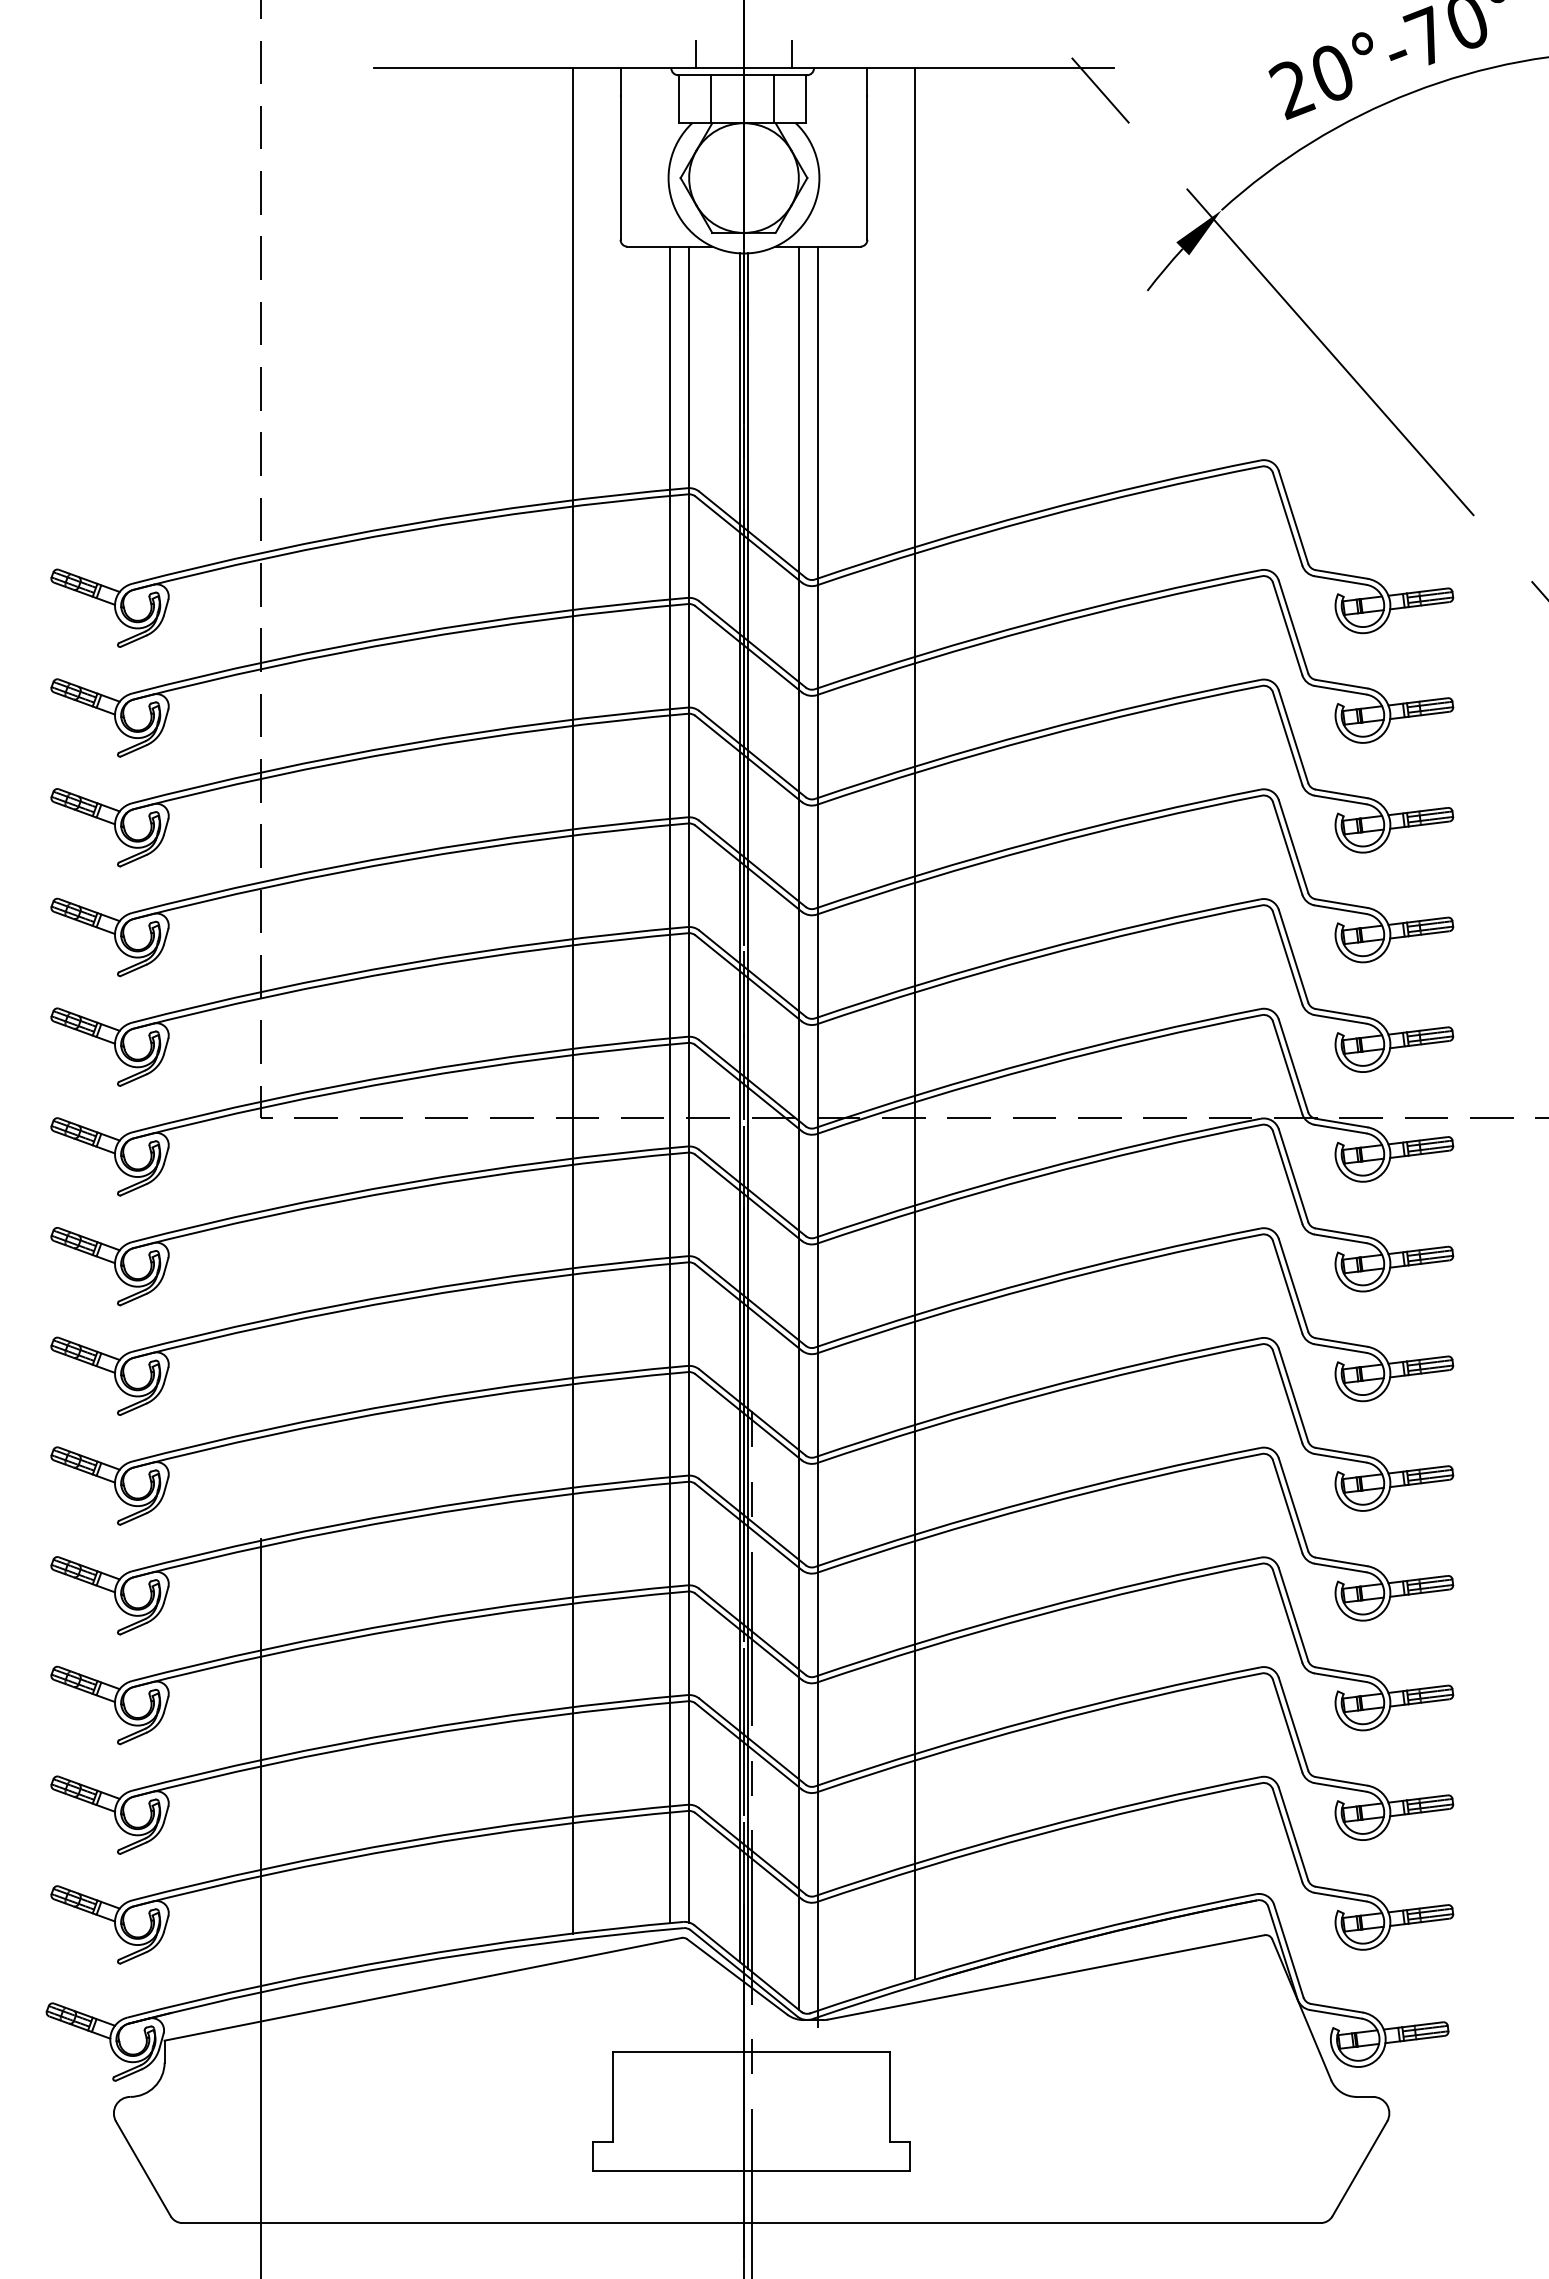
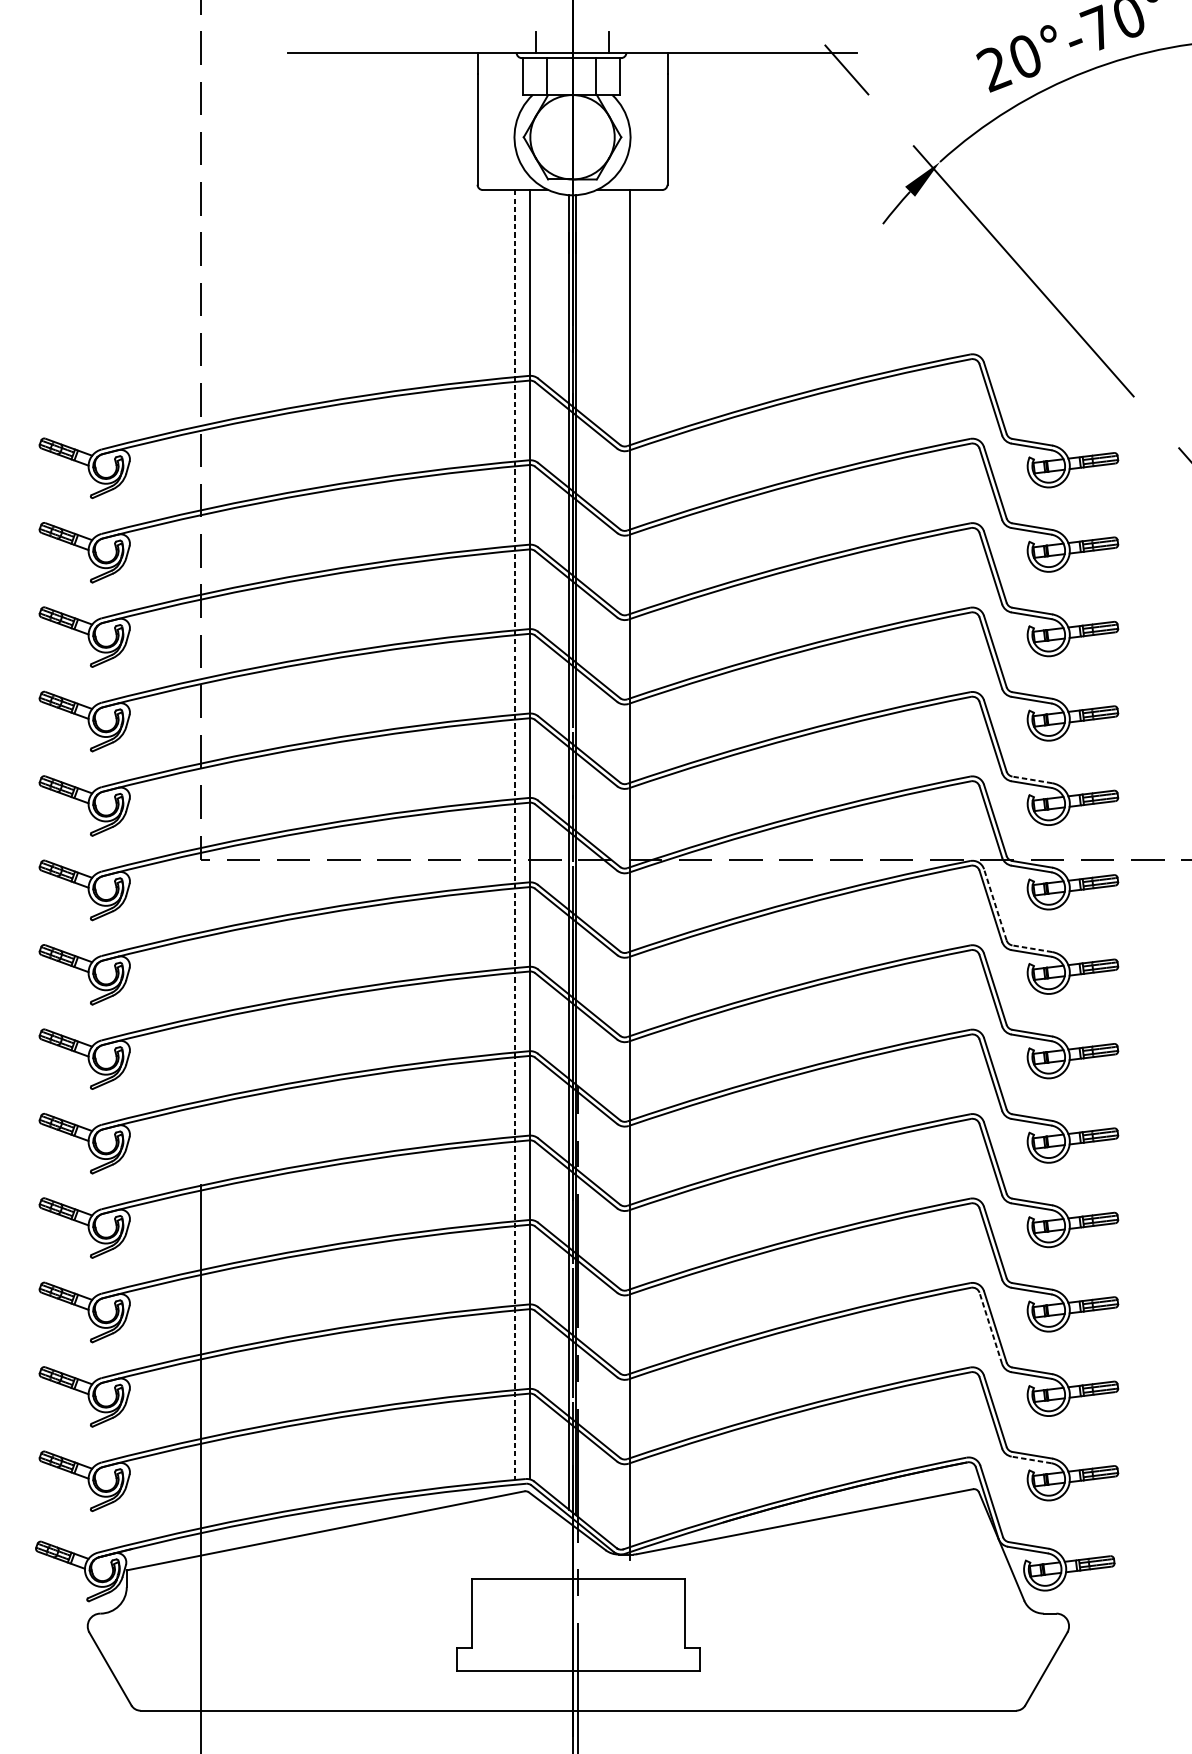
line: (572, 1000) -> (440, 770), removed
line: (1341, 1013) -> (1032, 780), solid -> dashed
line: (915, 1023) -> (704, 787), removed
line: (669, 1085) -> (515, 835), solid -> dashed
line: (798, 1127) -> (614, 867), removed
line: (1293, 1175) -> (995, 904), solid -> dashed
line: (1341, 1232) -> (1032, 948), solid -> dashed
line: (1287, 1725) -> (990, 1327), solid -> dashed
line: (1340, 1897) -> (1031, 1460), solid -> dashed

